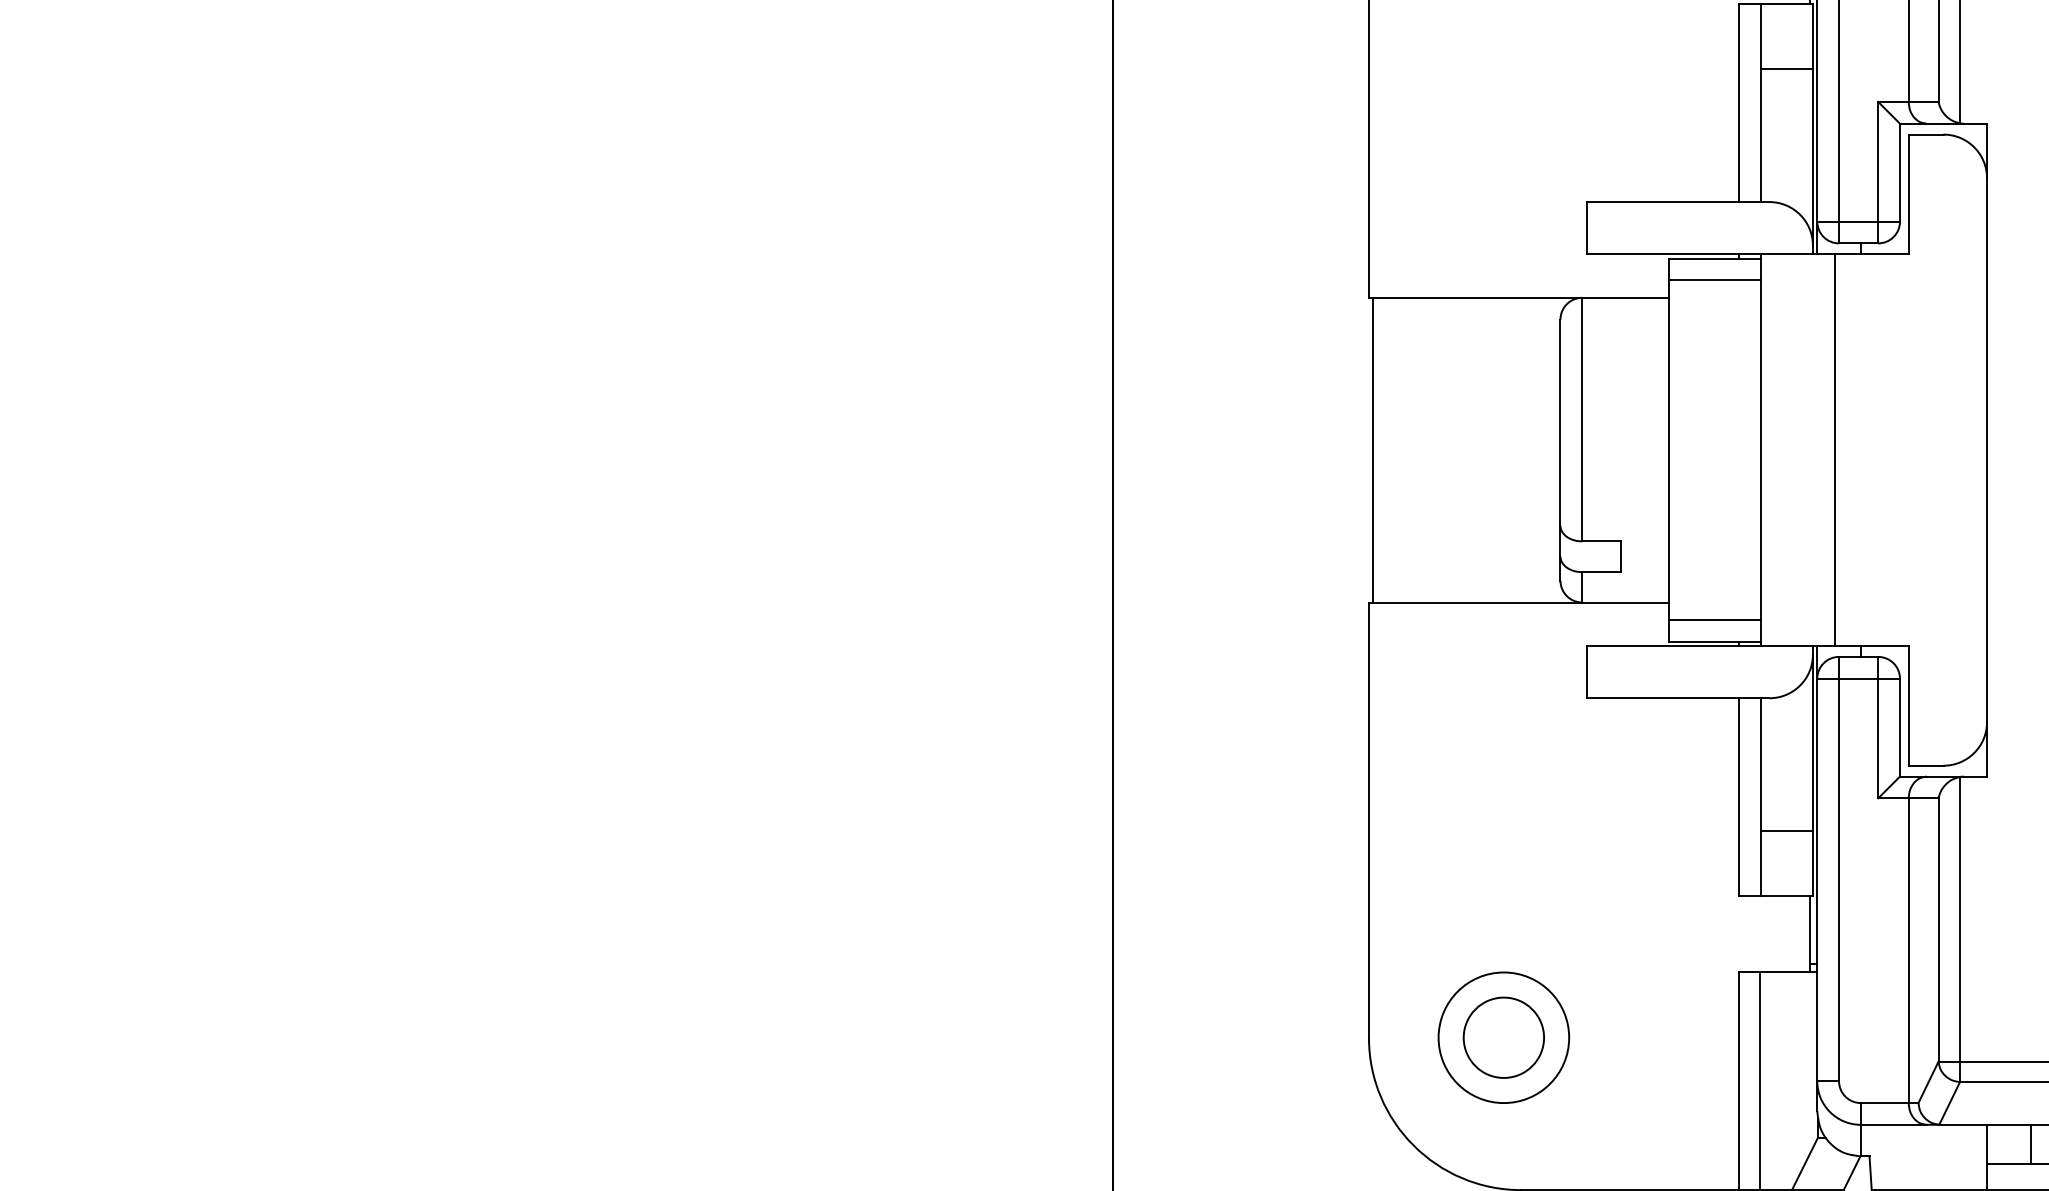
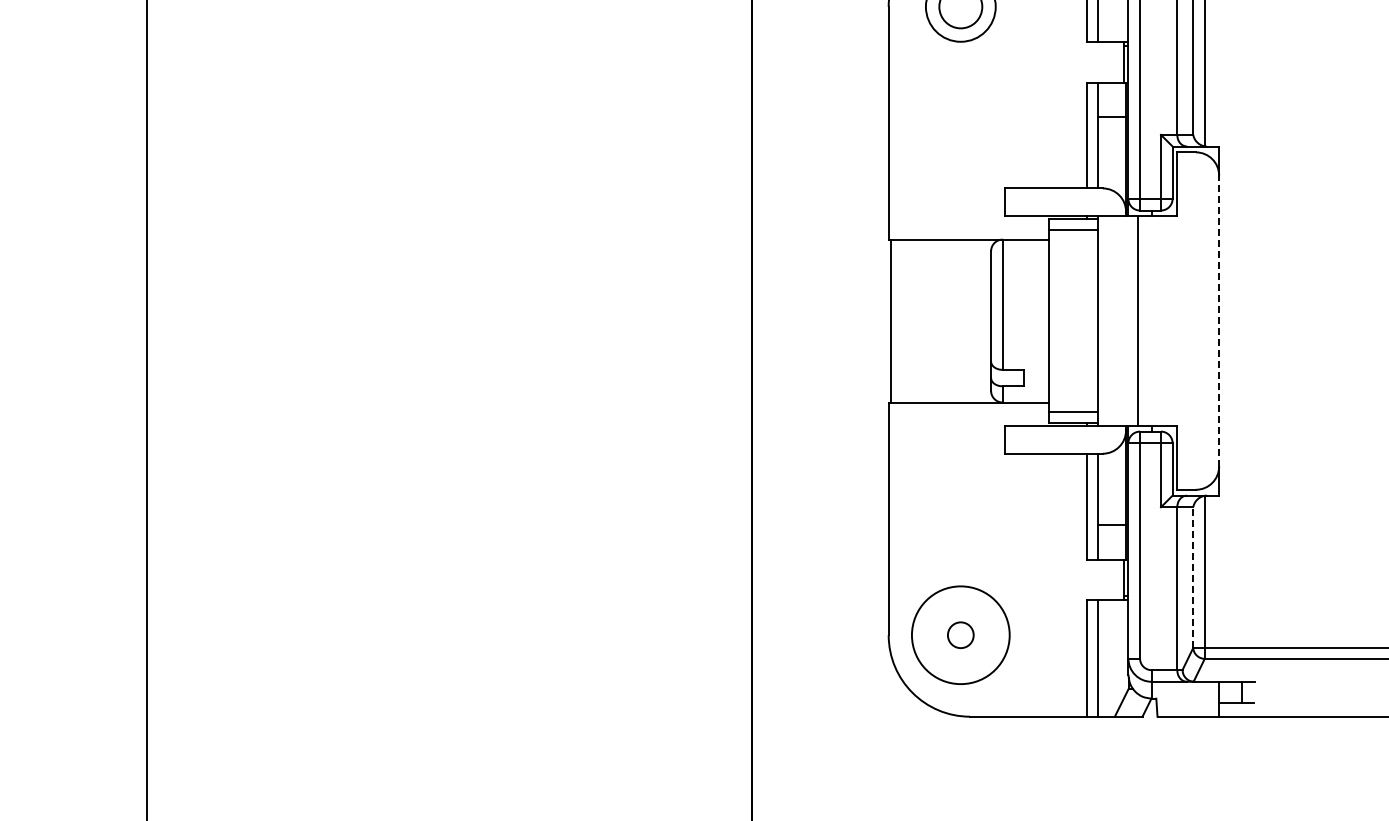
line: (1987, 449) -> (1219, 320), solid -> dashed
line: (1939, 929) -> (1193, 577), solid -> dashed
circle: (1503, 1036) -> (960, 634), size x0.6
circle: (1503, 1038) -> (960, 635), size x1.4

